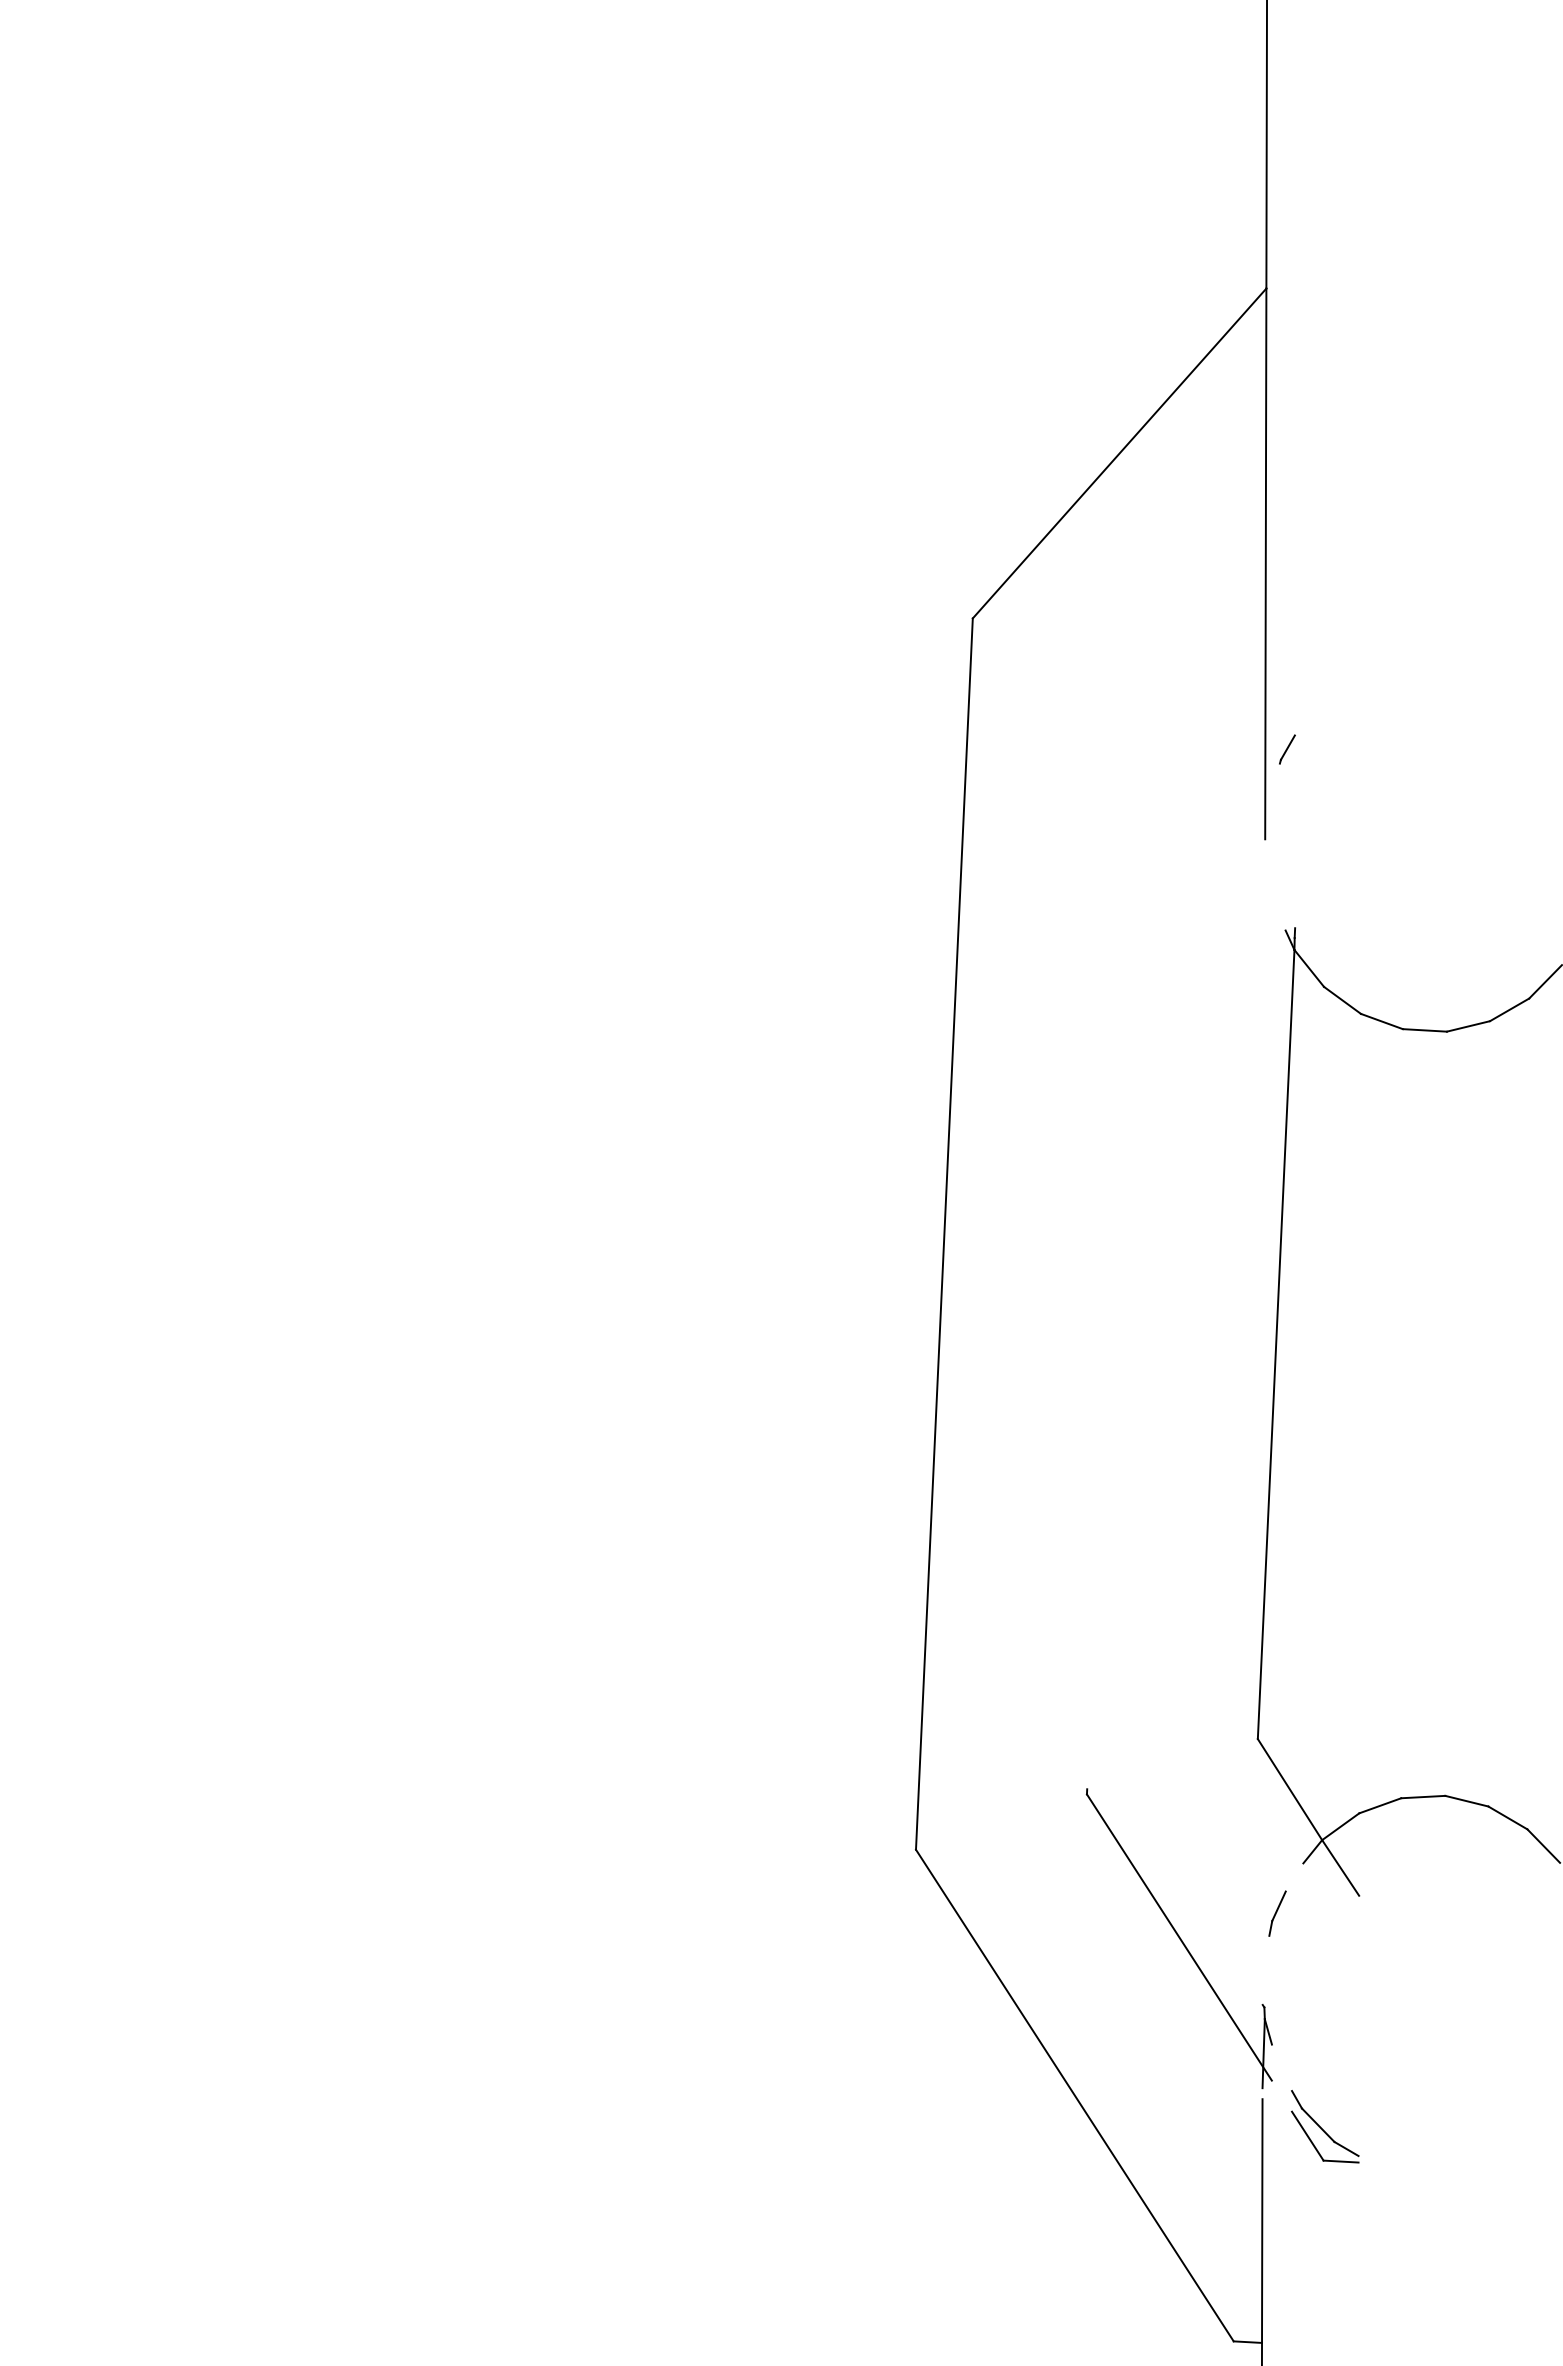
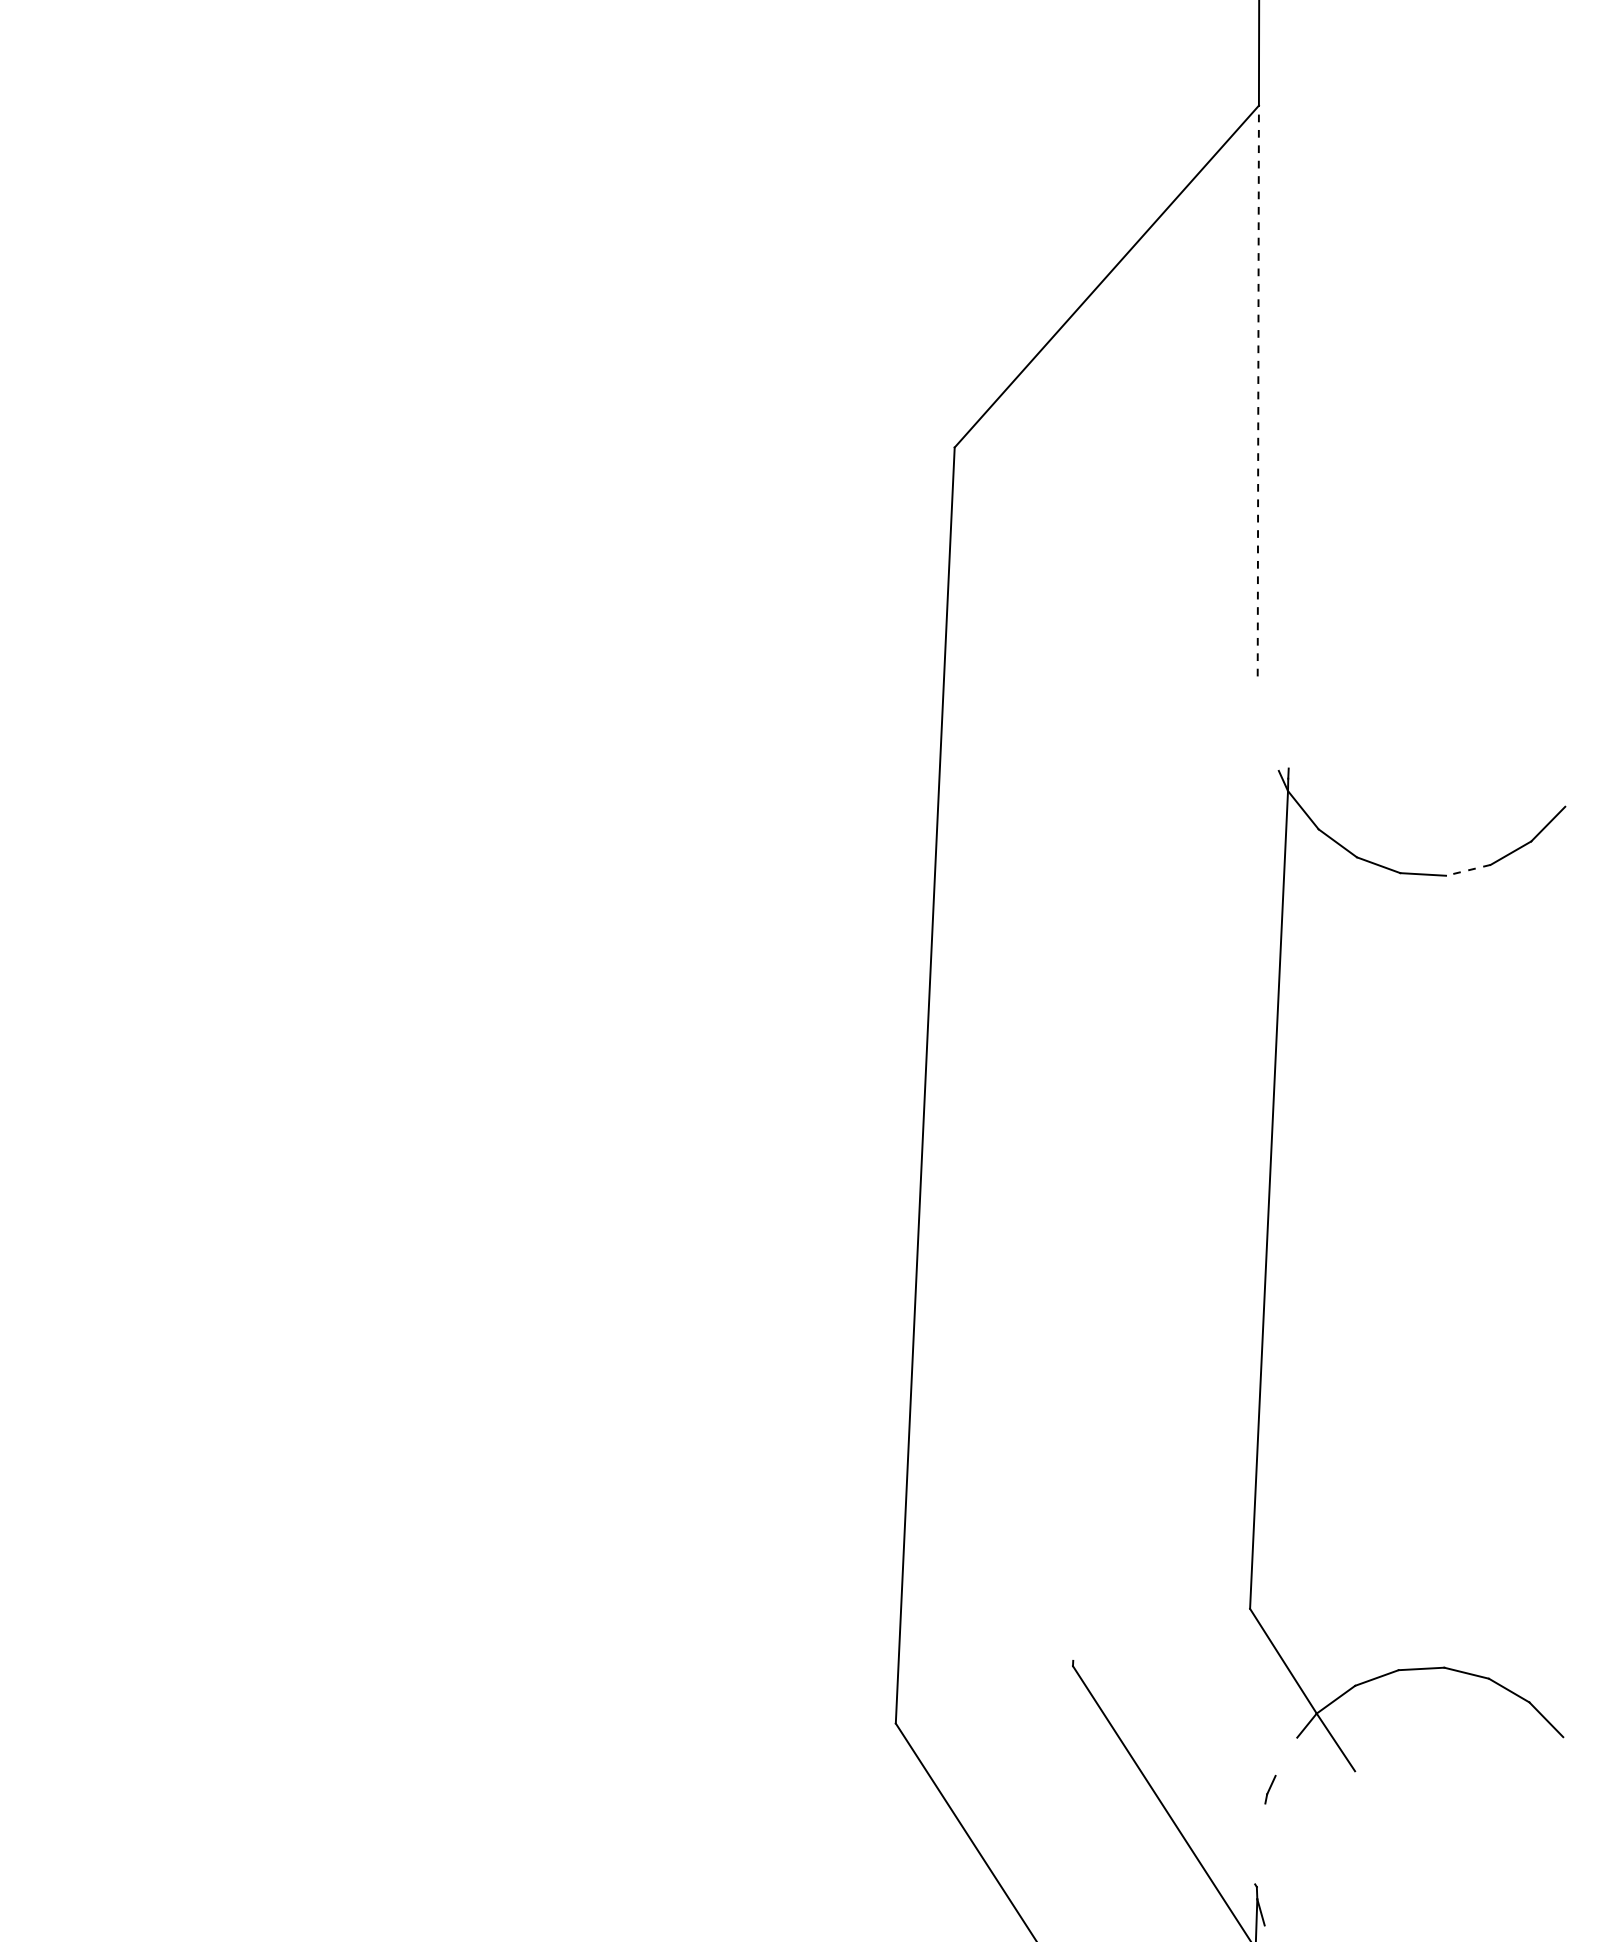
line: (1265, 563) -> (1258, 390), solid -> dashed
line: (1287, 749) -> (1280, 583), removed
line: (1467, 1026) -> (1467, 870), solid -> dashed
part: (1277, 1913) -> (1270, 1789), size x0.6

